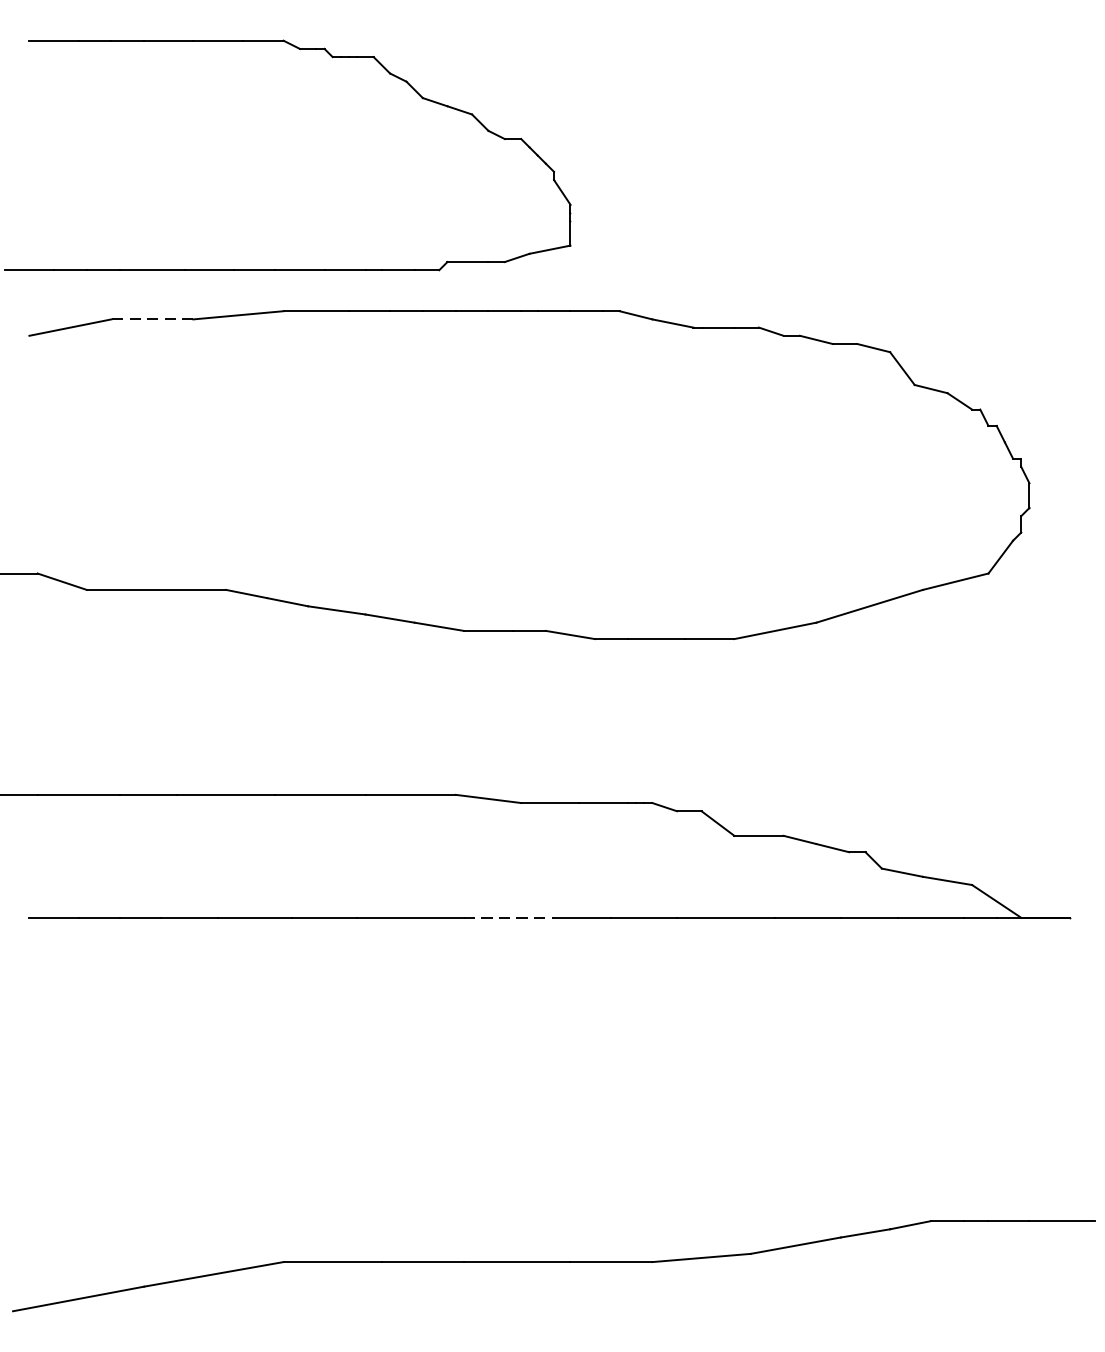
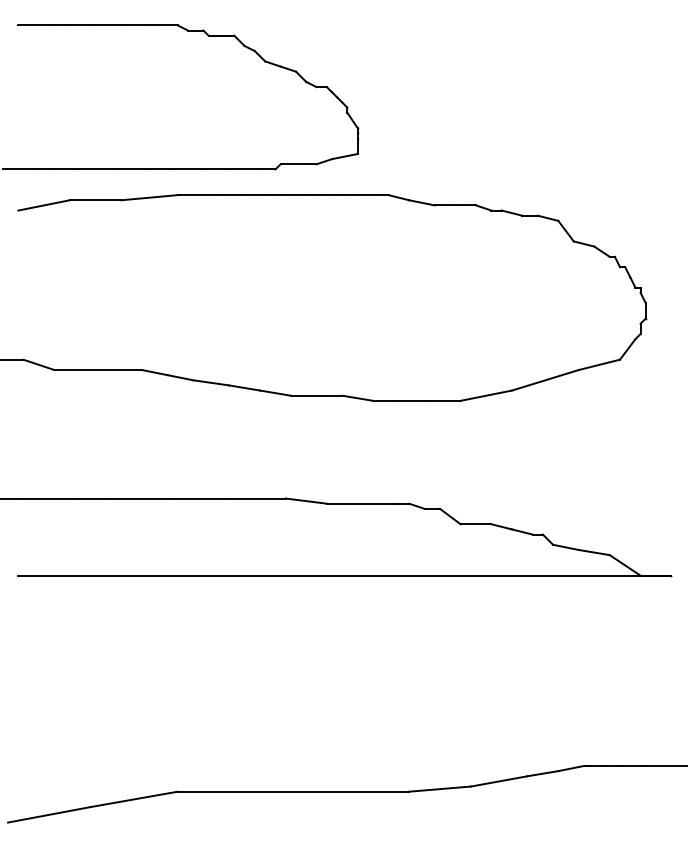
line: (152, 319) -> (95, 200), dashed -> solid
line: (509, 917) -> (319, 575), dashed -> solid

